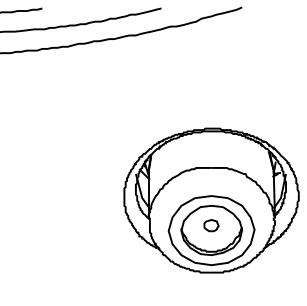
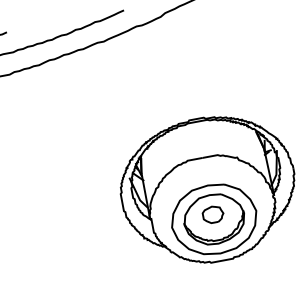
part: (211, 225) -> (213, 214), size x1.43

